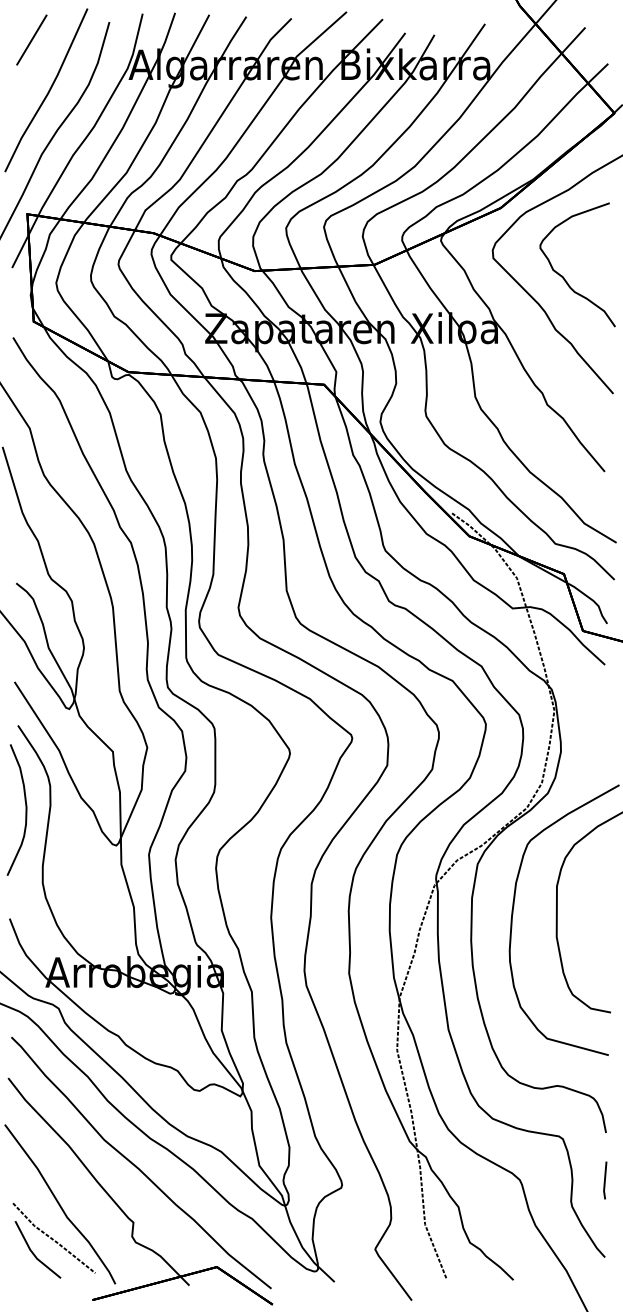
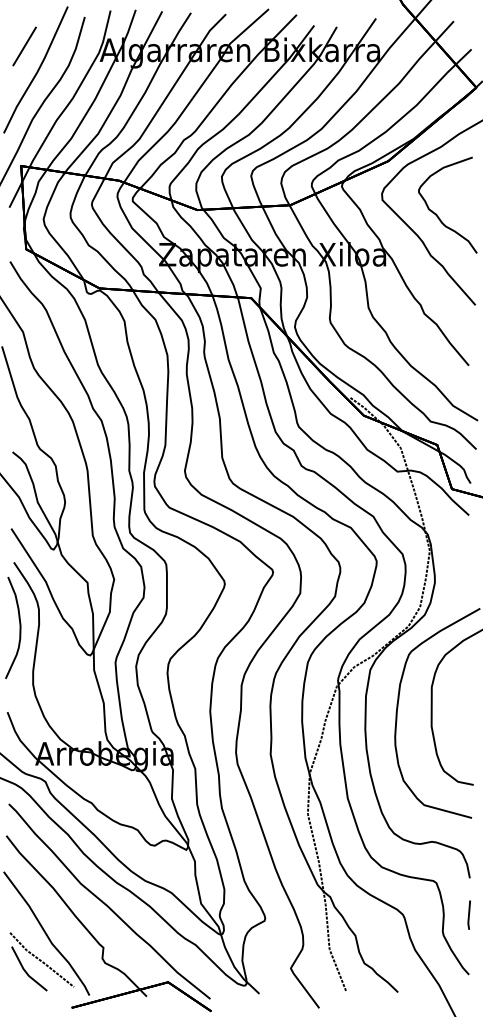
line: (31, 39) -> (24, 46), moved

